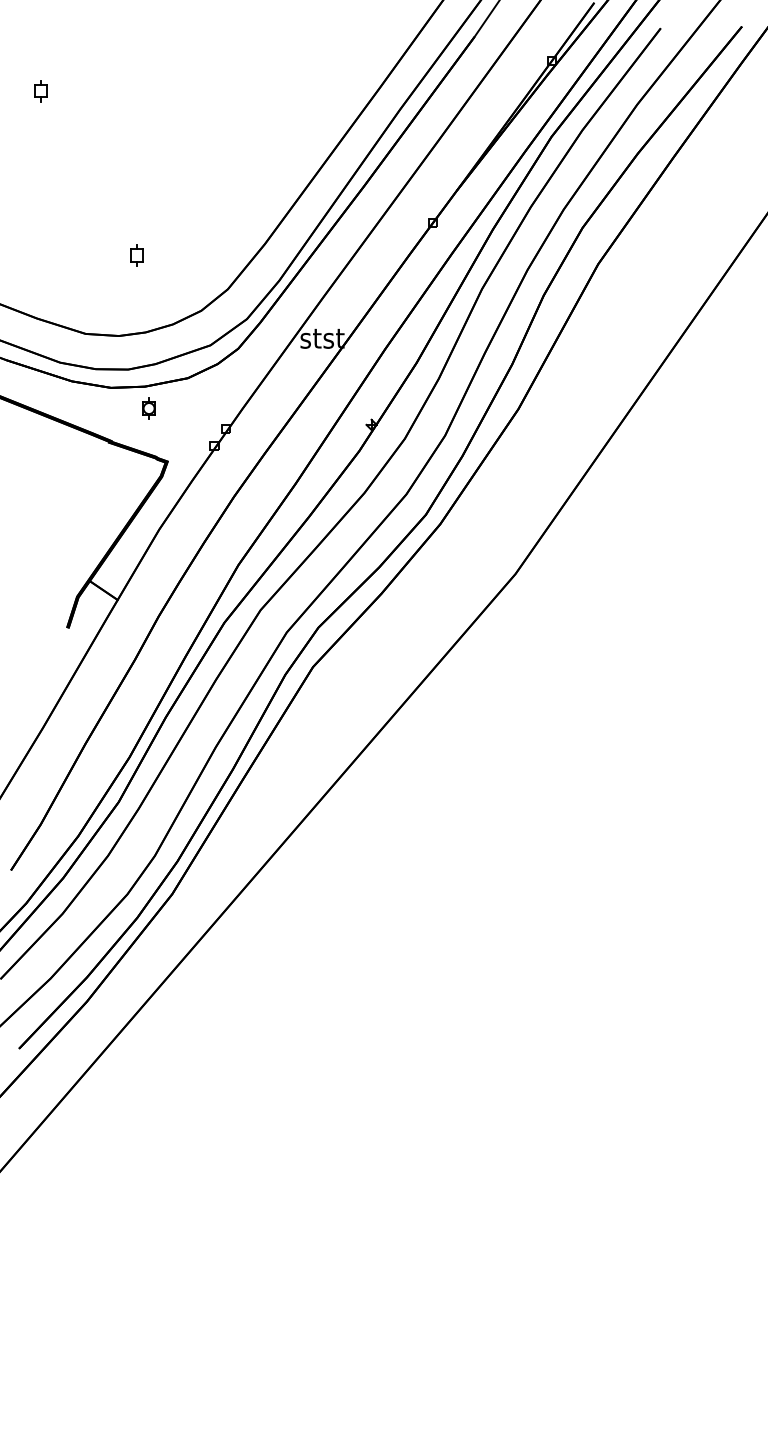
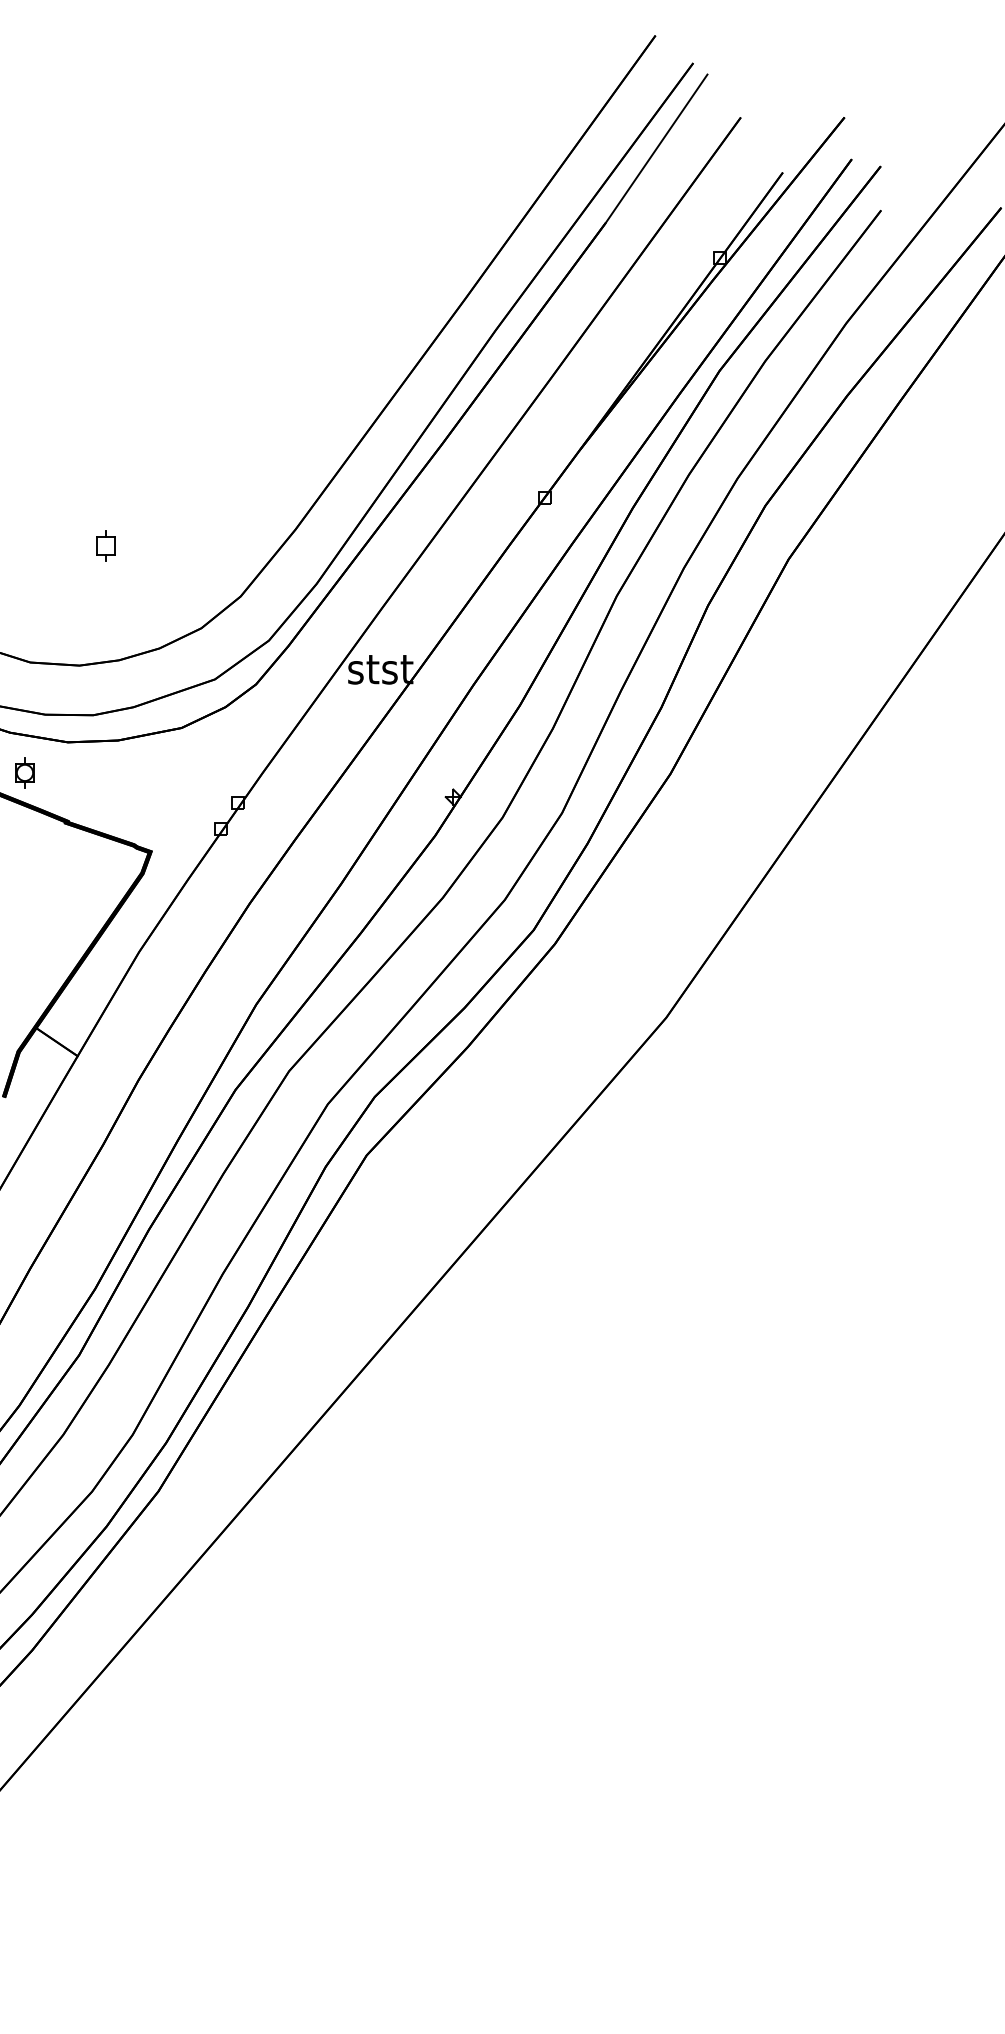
part: (148, 408) -> (24, 772), moved

